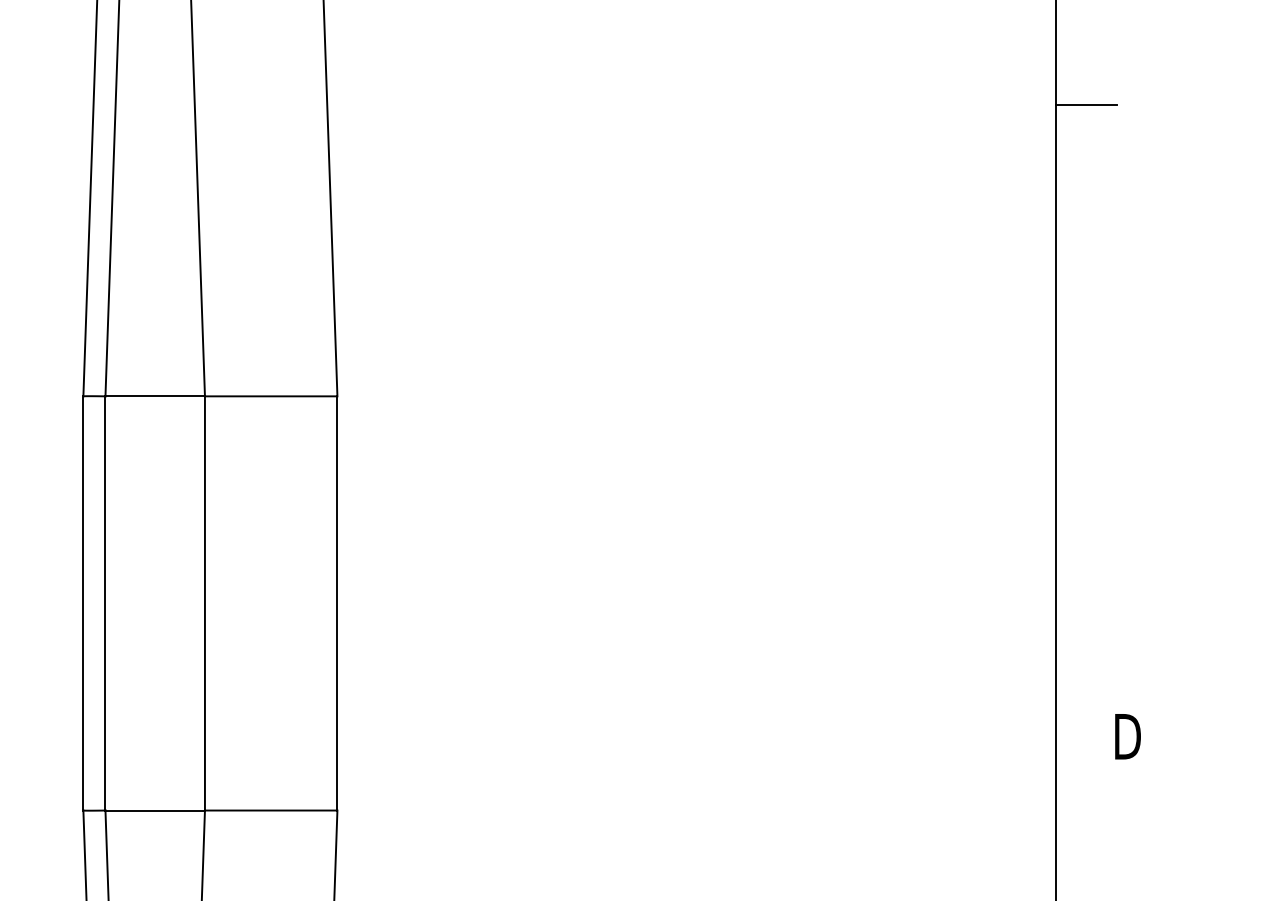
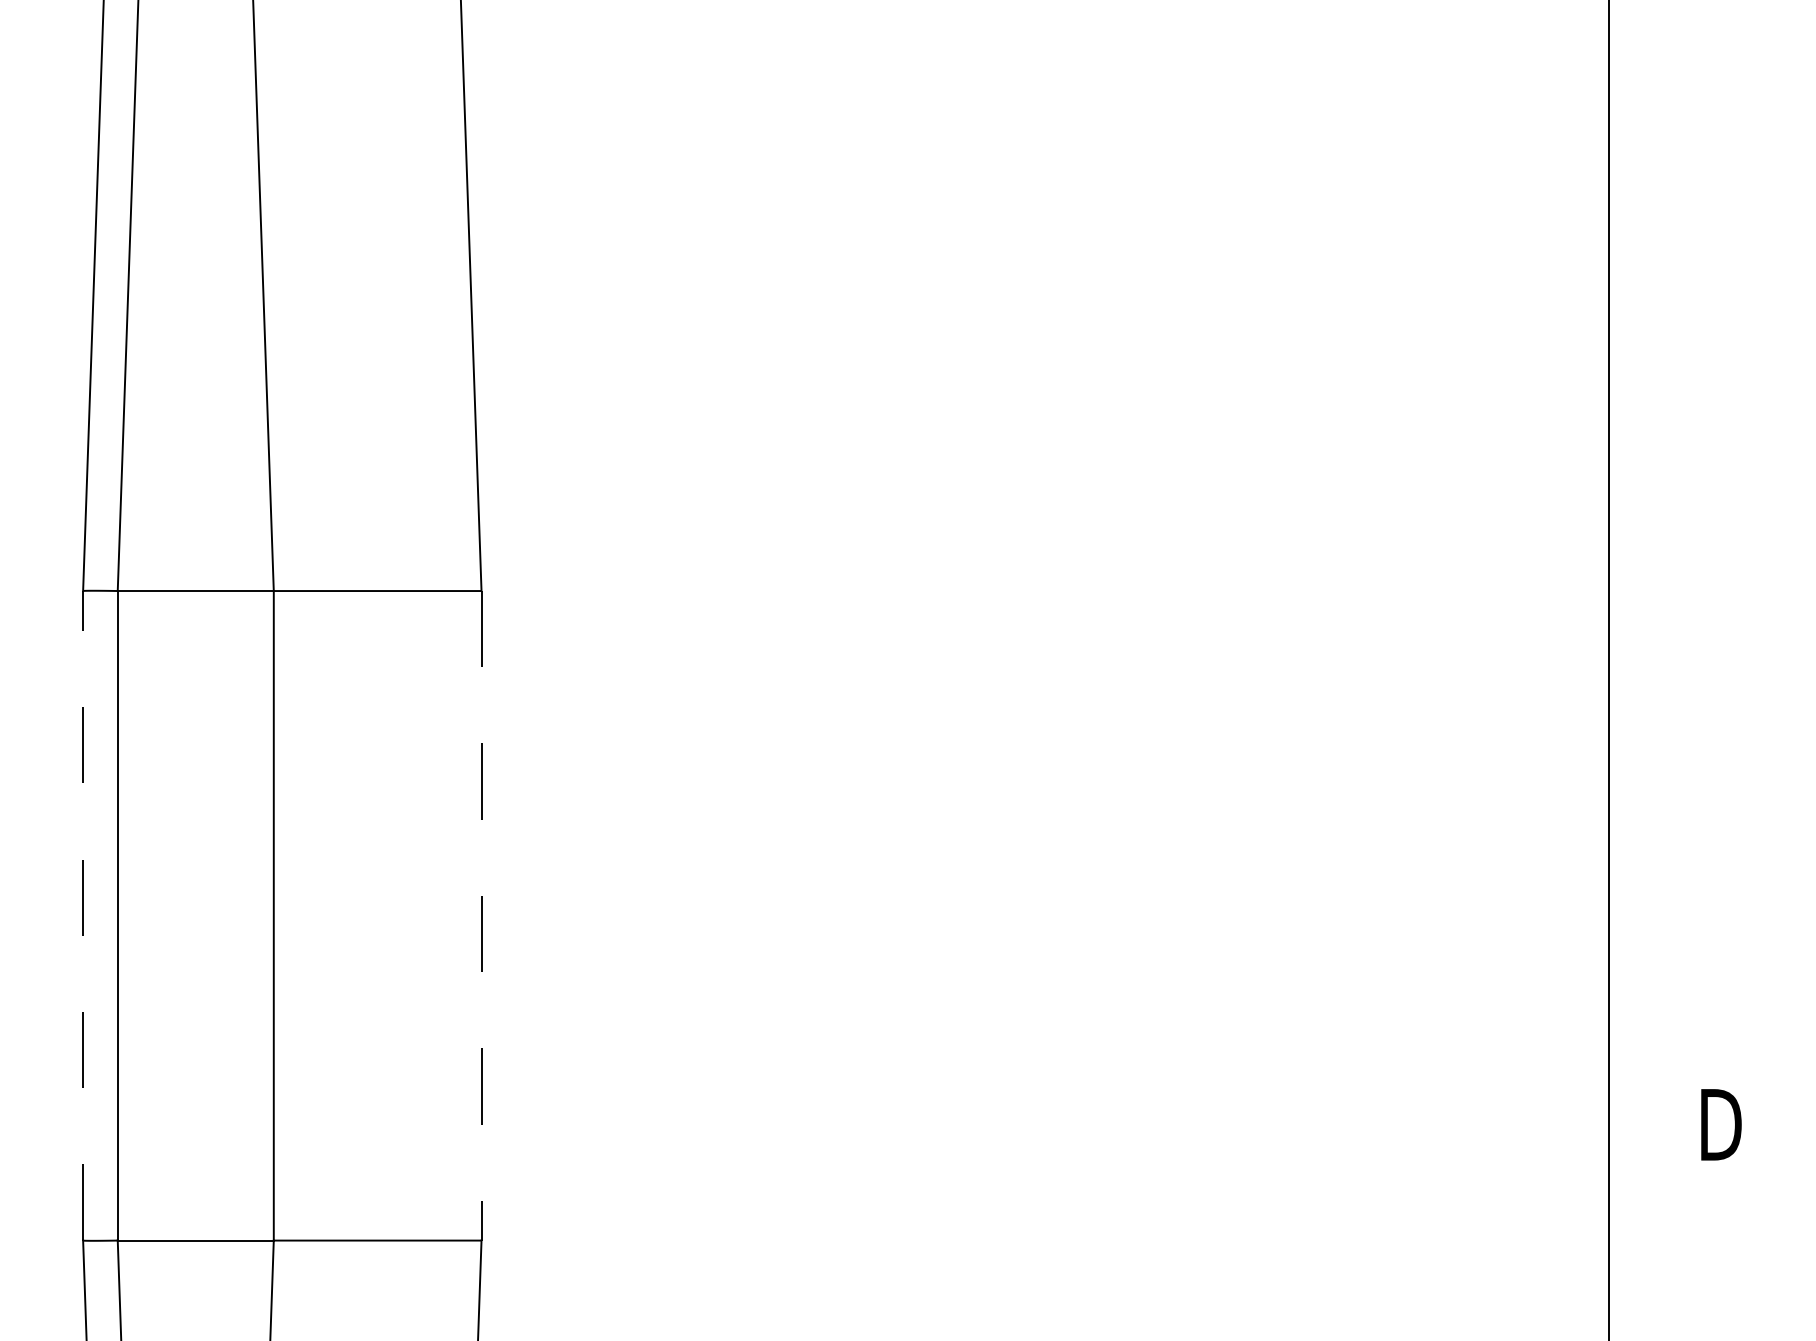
line: (1086, 105) -> (1656, 134), removed
line: (83, 602) -> (83, 914), solid -> dashed
line: (337, 603) -> (481, 915), solid -> dashed

